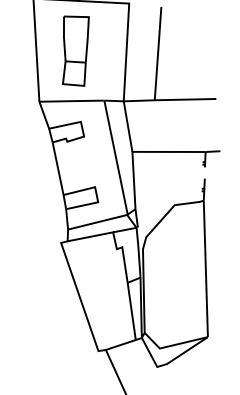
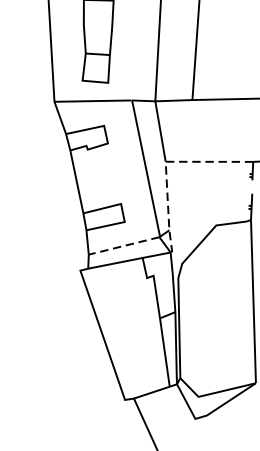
line: (132, 153) -> (165, 163), solid -> dashed
line: (97, 222) -> (123, 246), solid -> dashed

